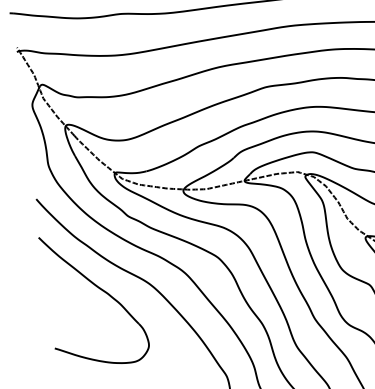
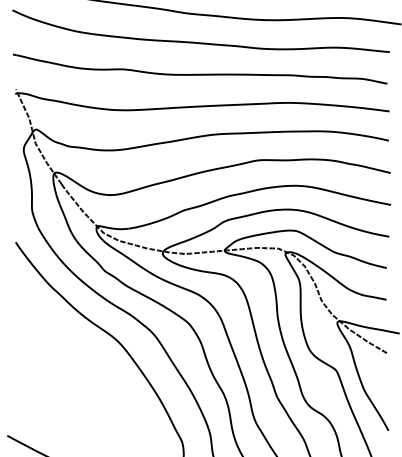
part: (100, 289) -> (67, 340), removed

